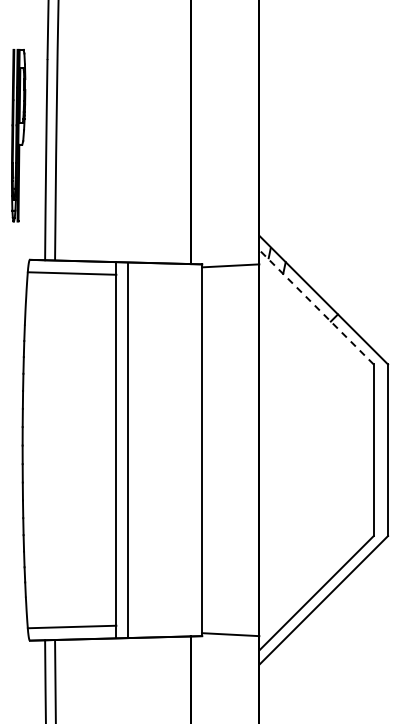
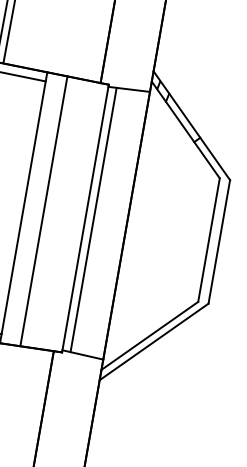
line: (316, 307) -> (185, 130), dashed -> solid
line: (128, 449) -> (44, 210), moved
line: (213, 449) -> (93, 219), added

